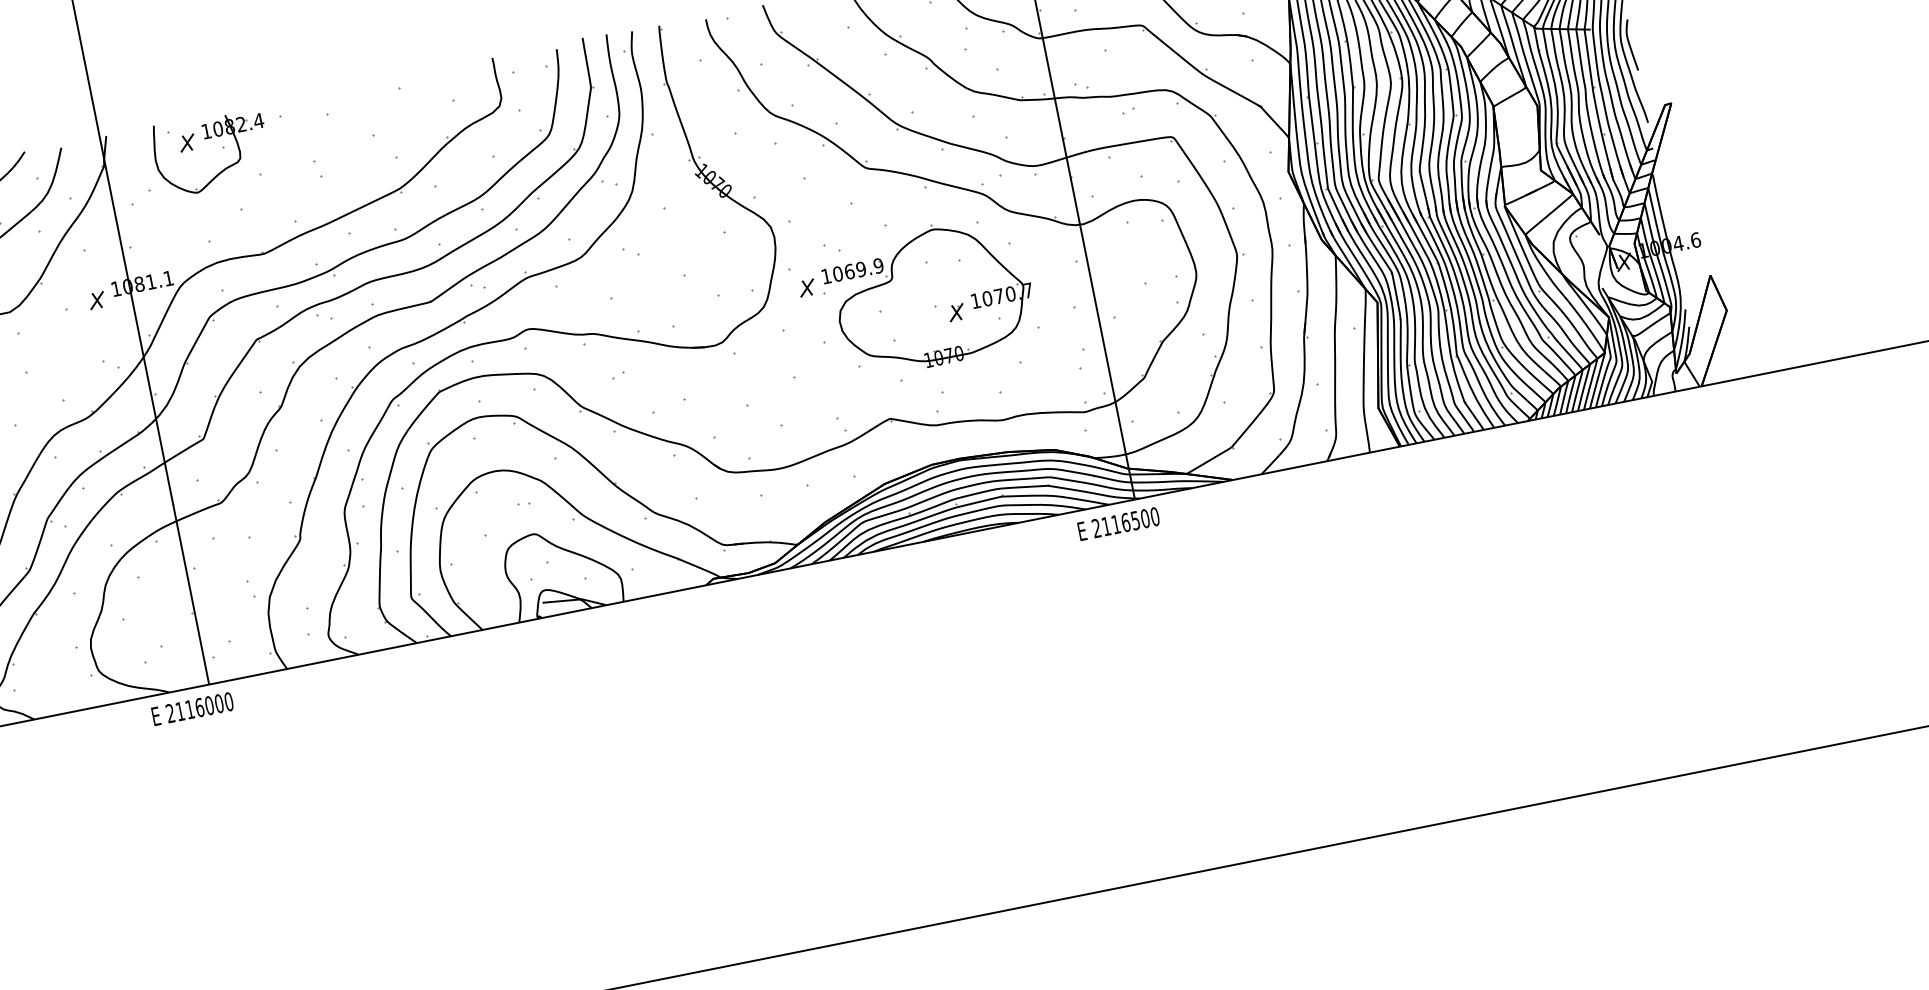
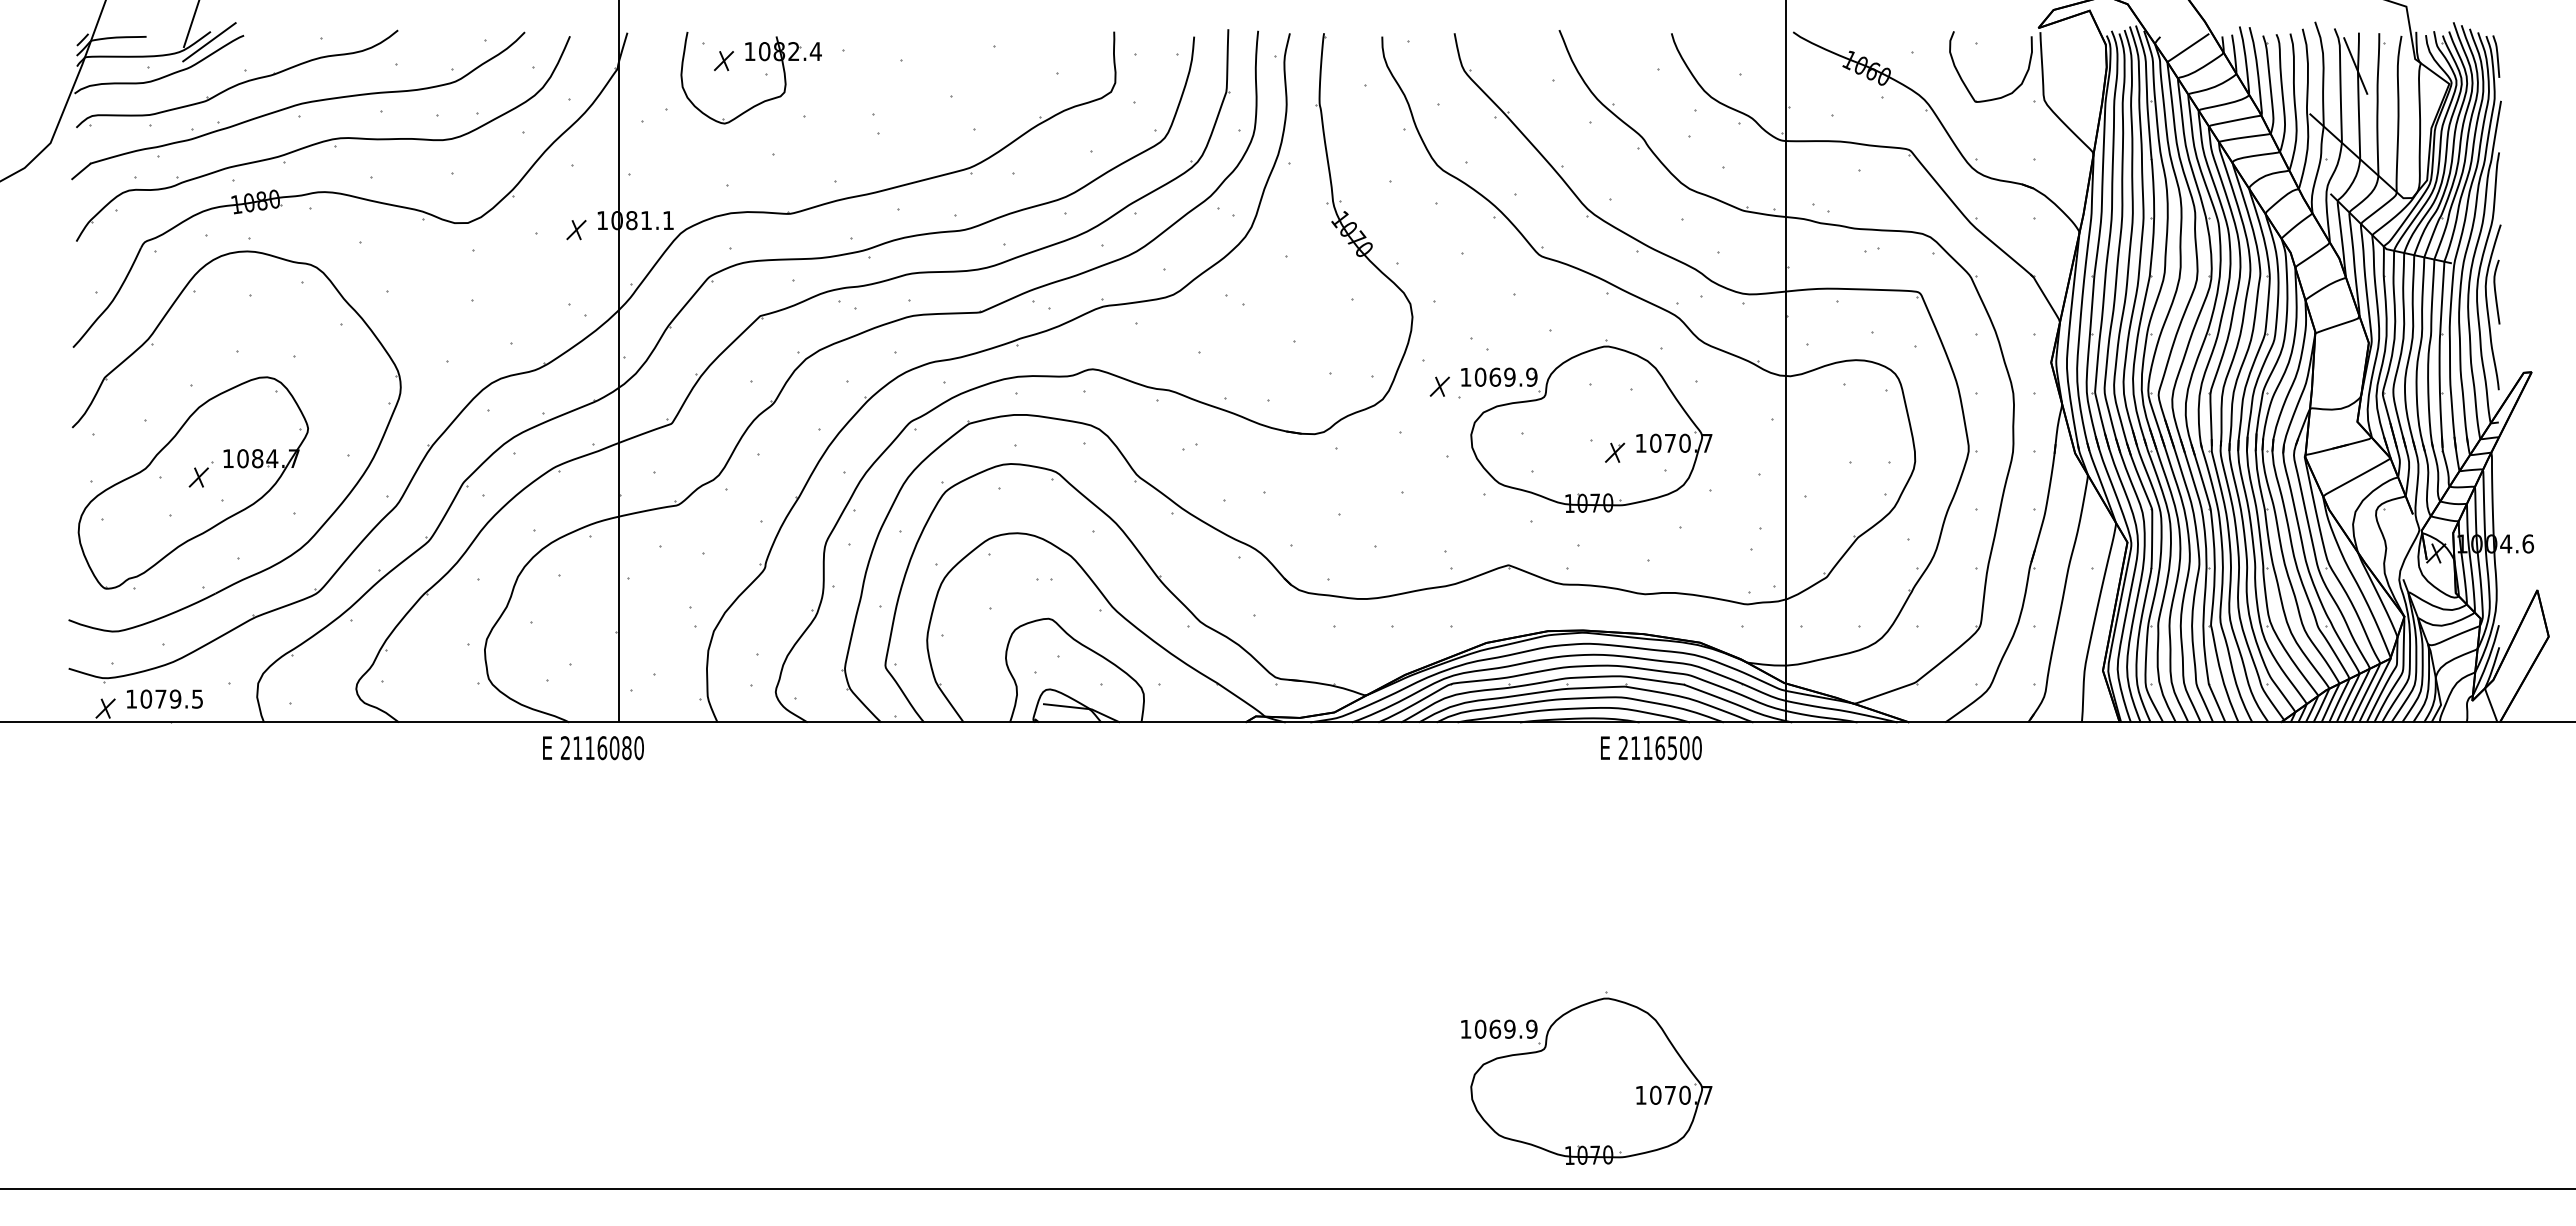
text: (1118, 524) -> (1651, 748), moved
text: (218, 703) -> (626, 747), 2116000 -> 2116080
part: (1033, 812) -> (1586, 1077), added

